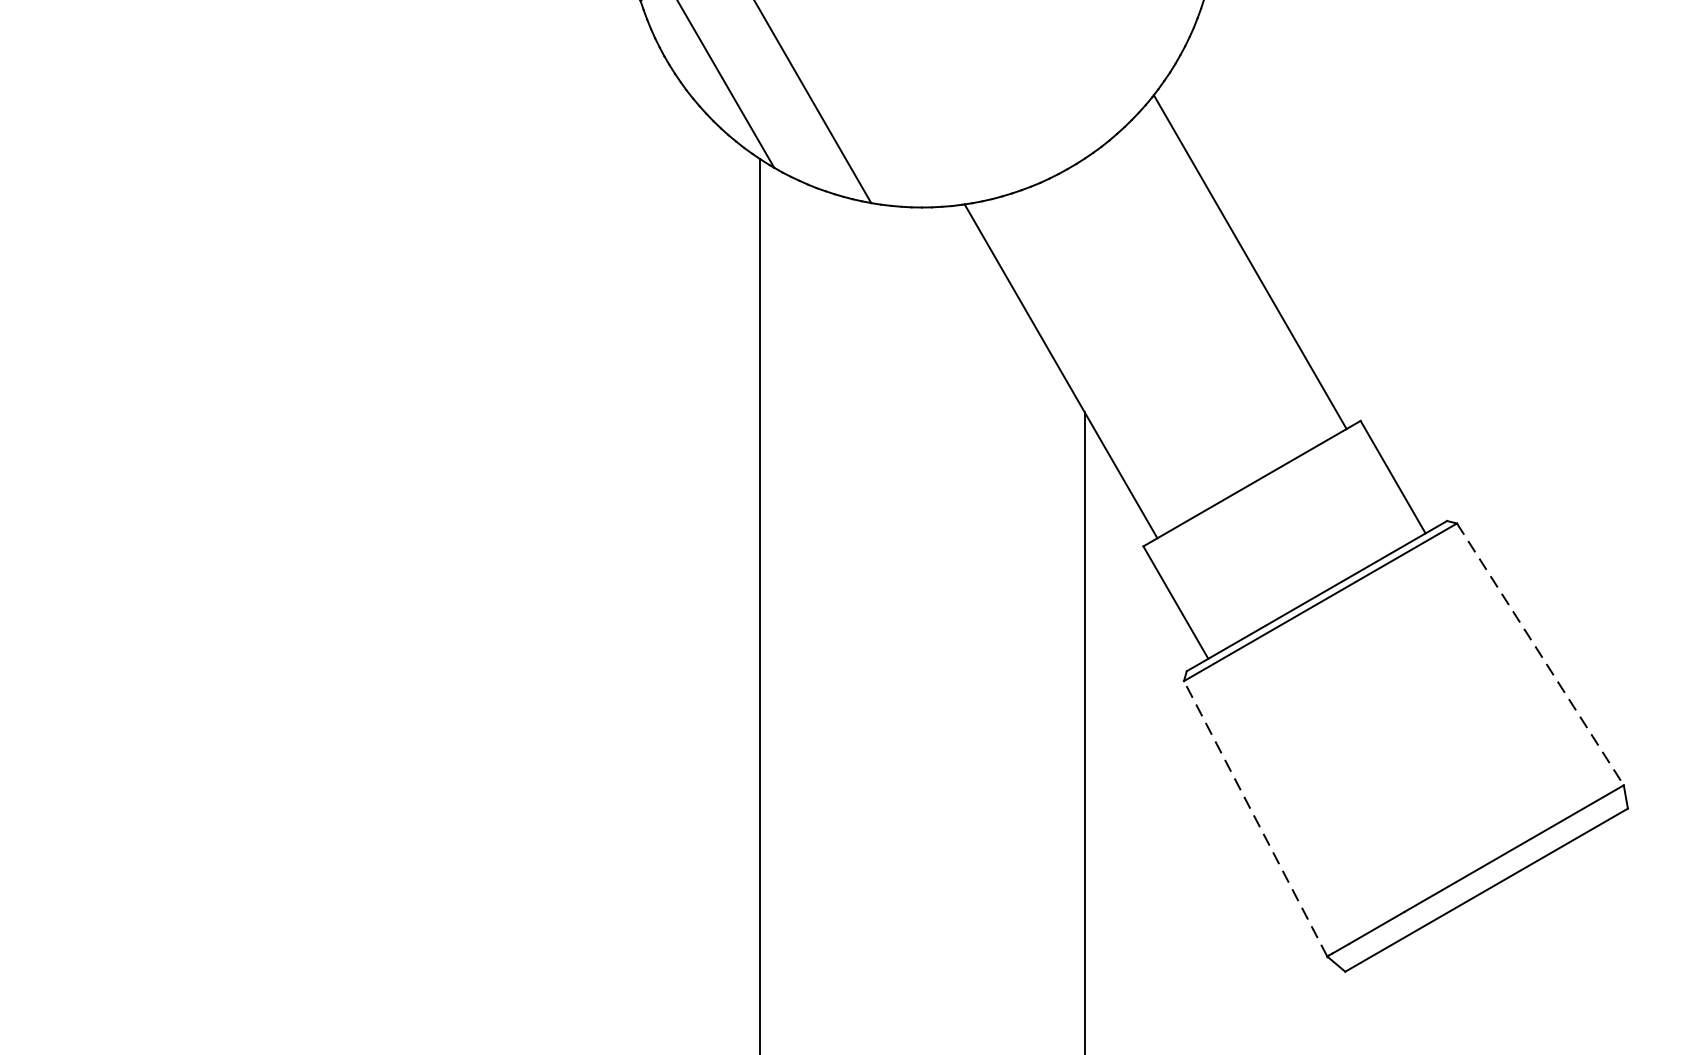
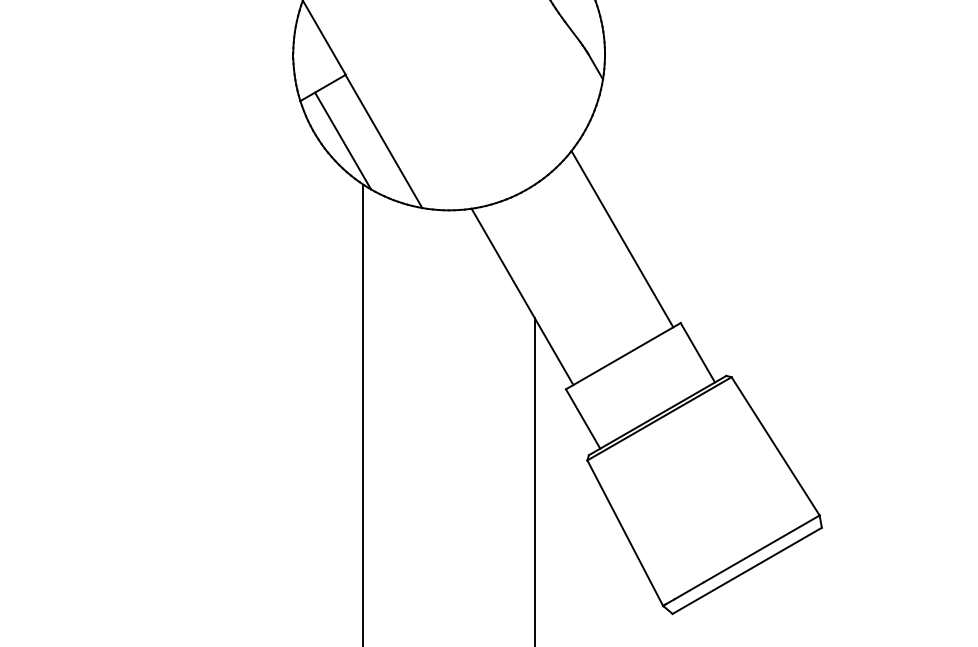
line: (1540, 654) -> (775, 446), dashed -> solid
line: (1256, 819) -> (625, 533), dashed -> solid

